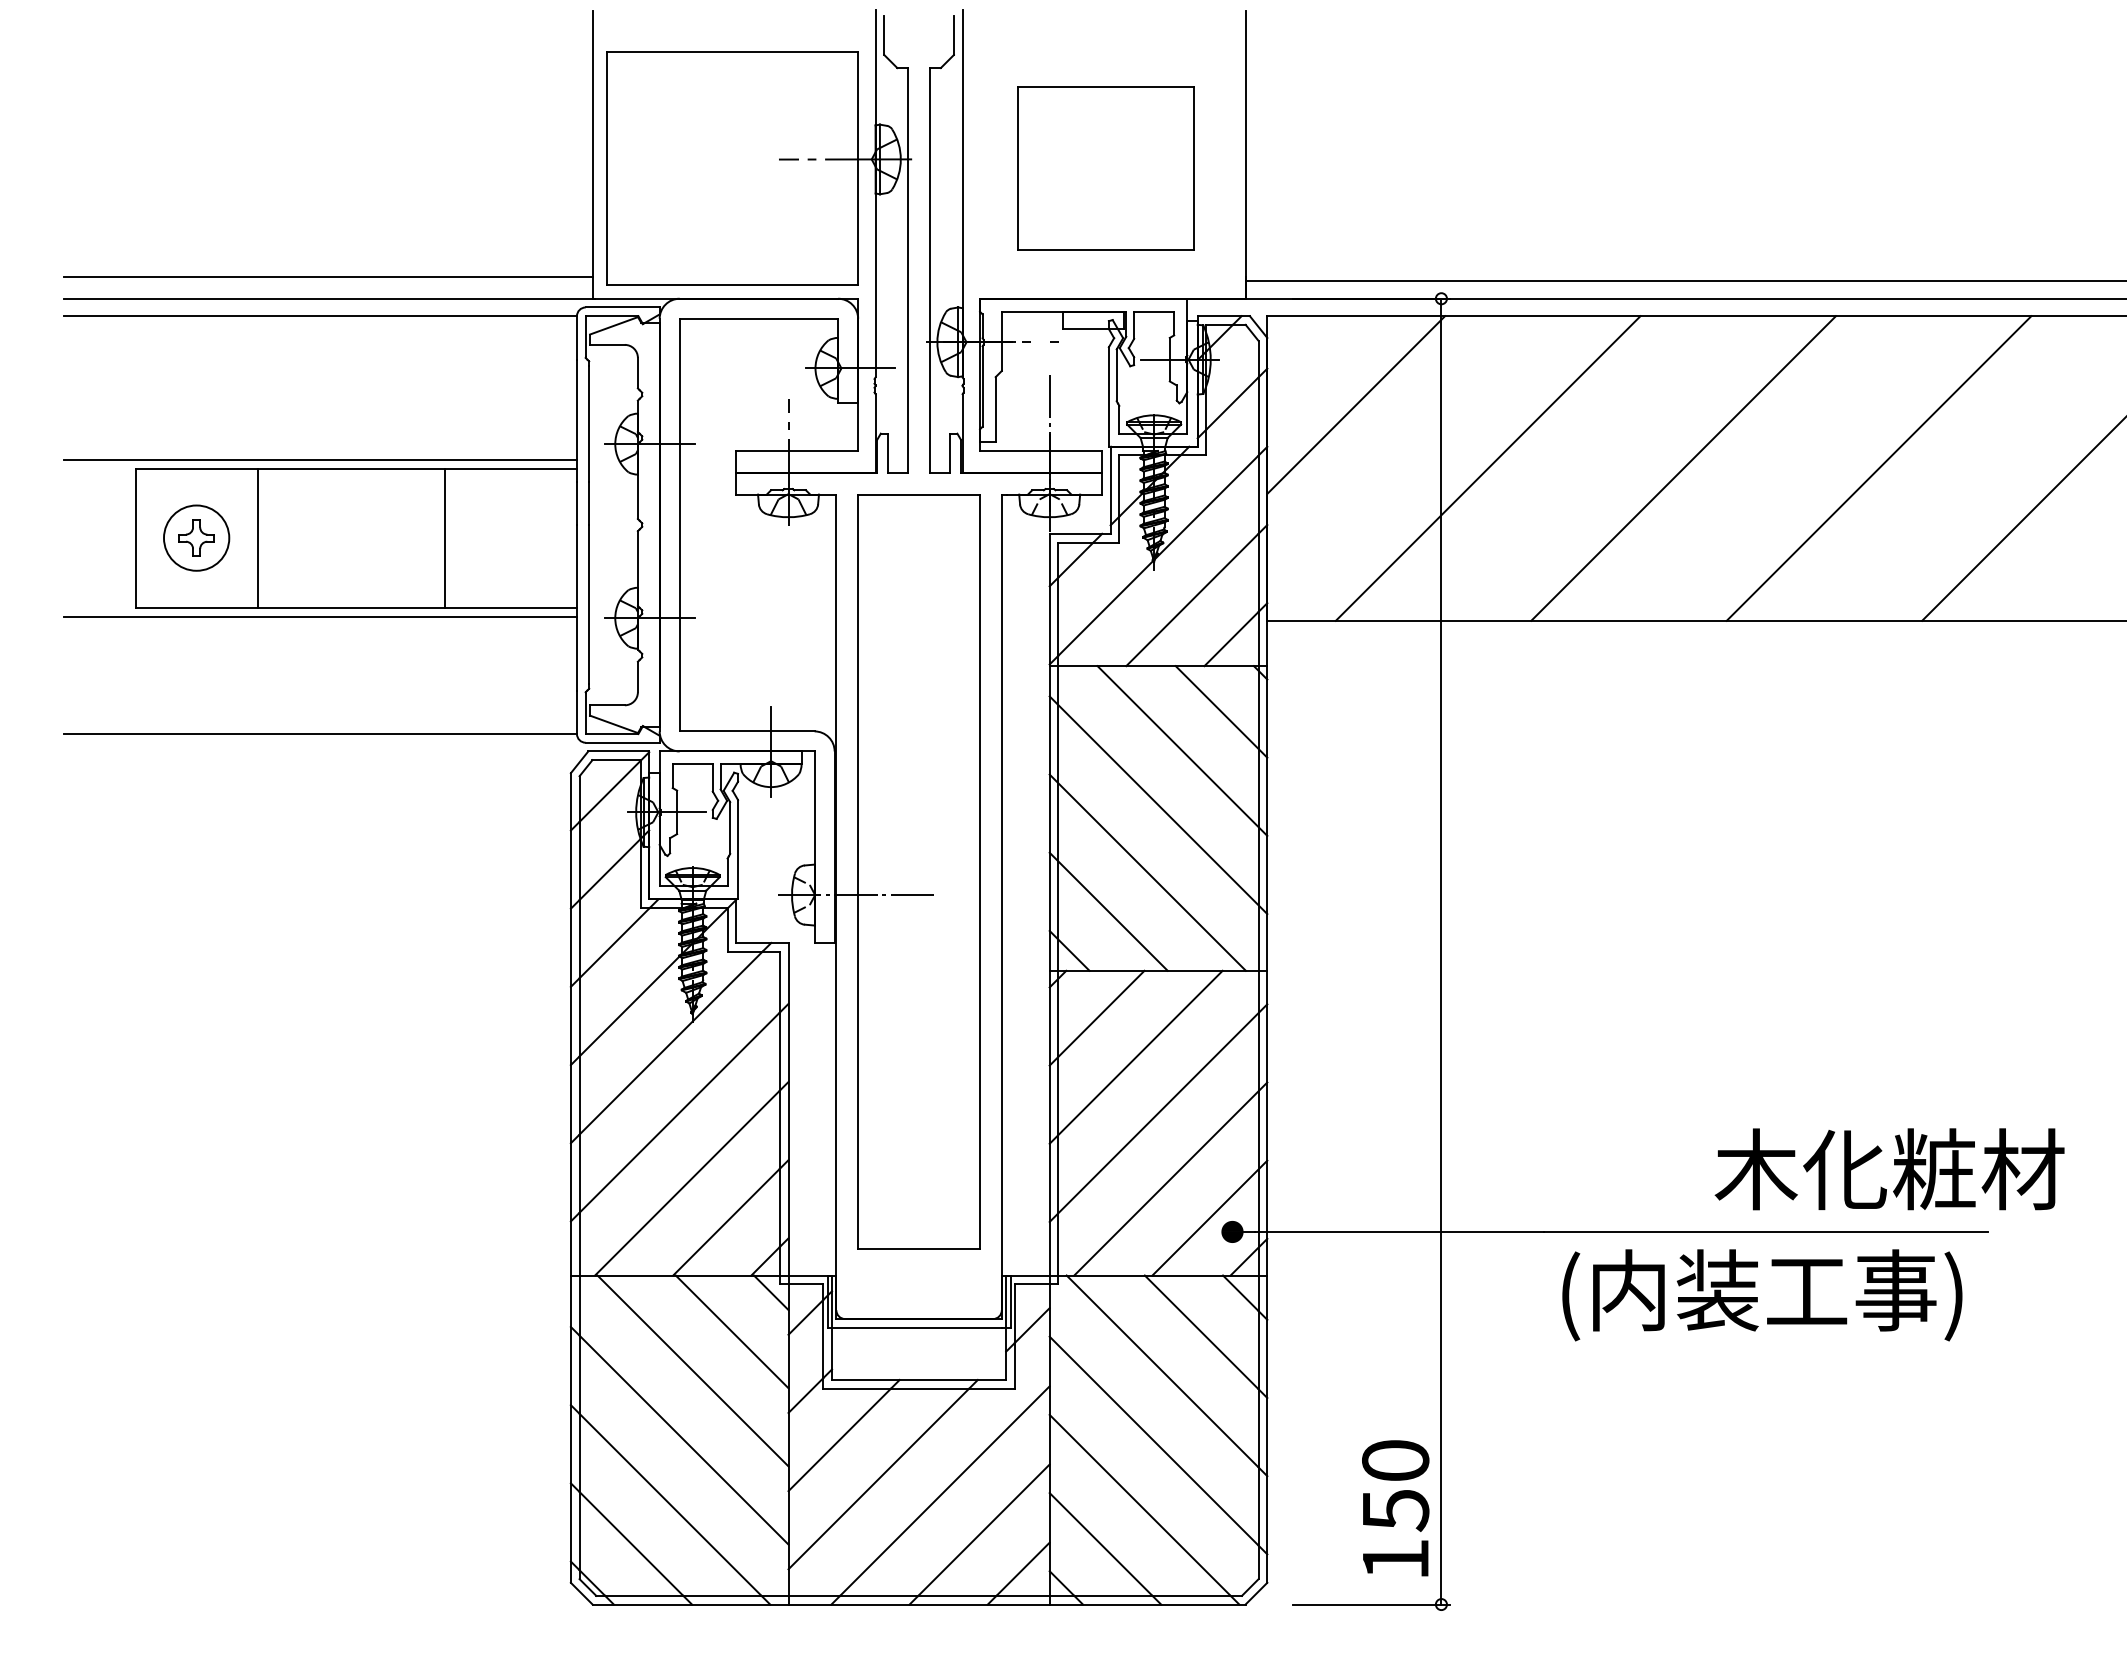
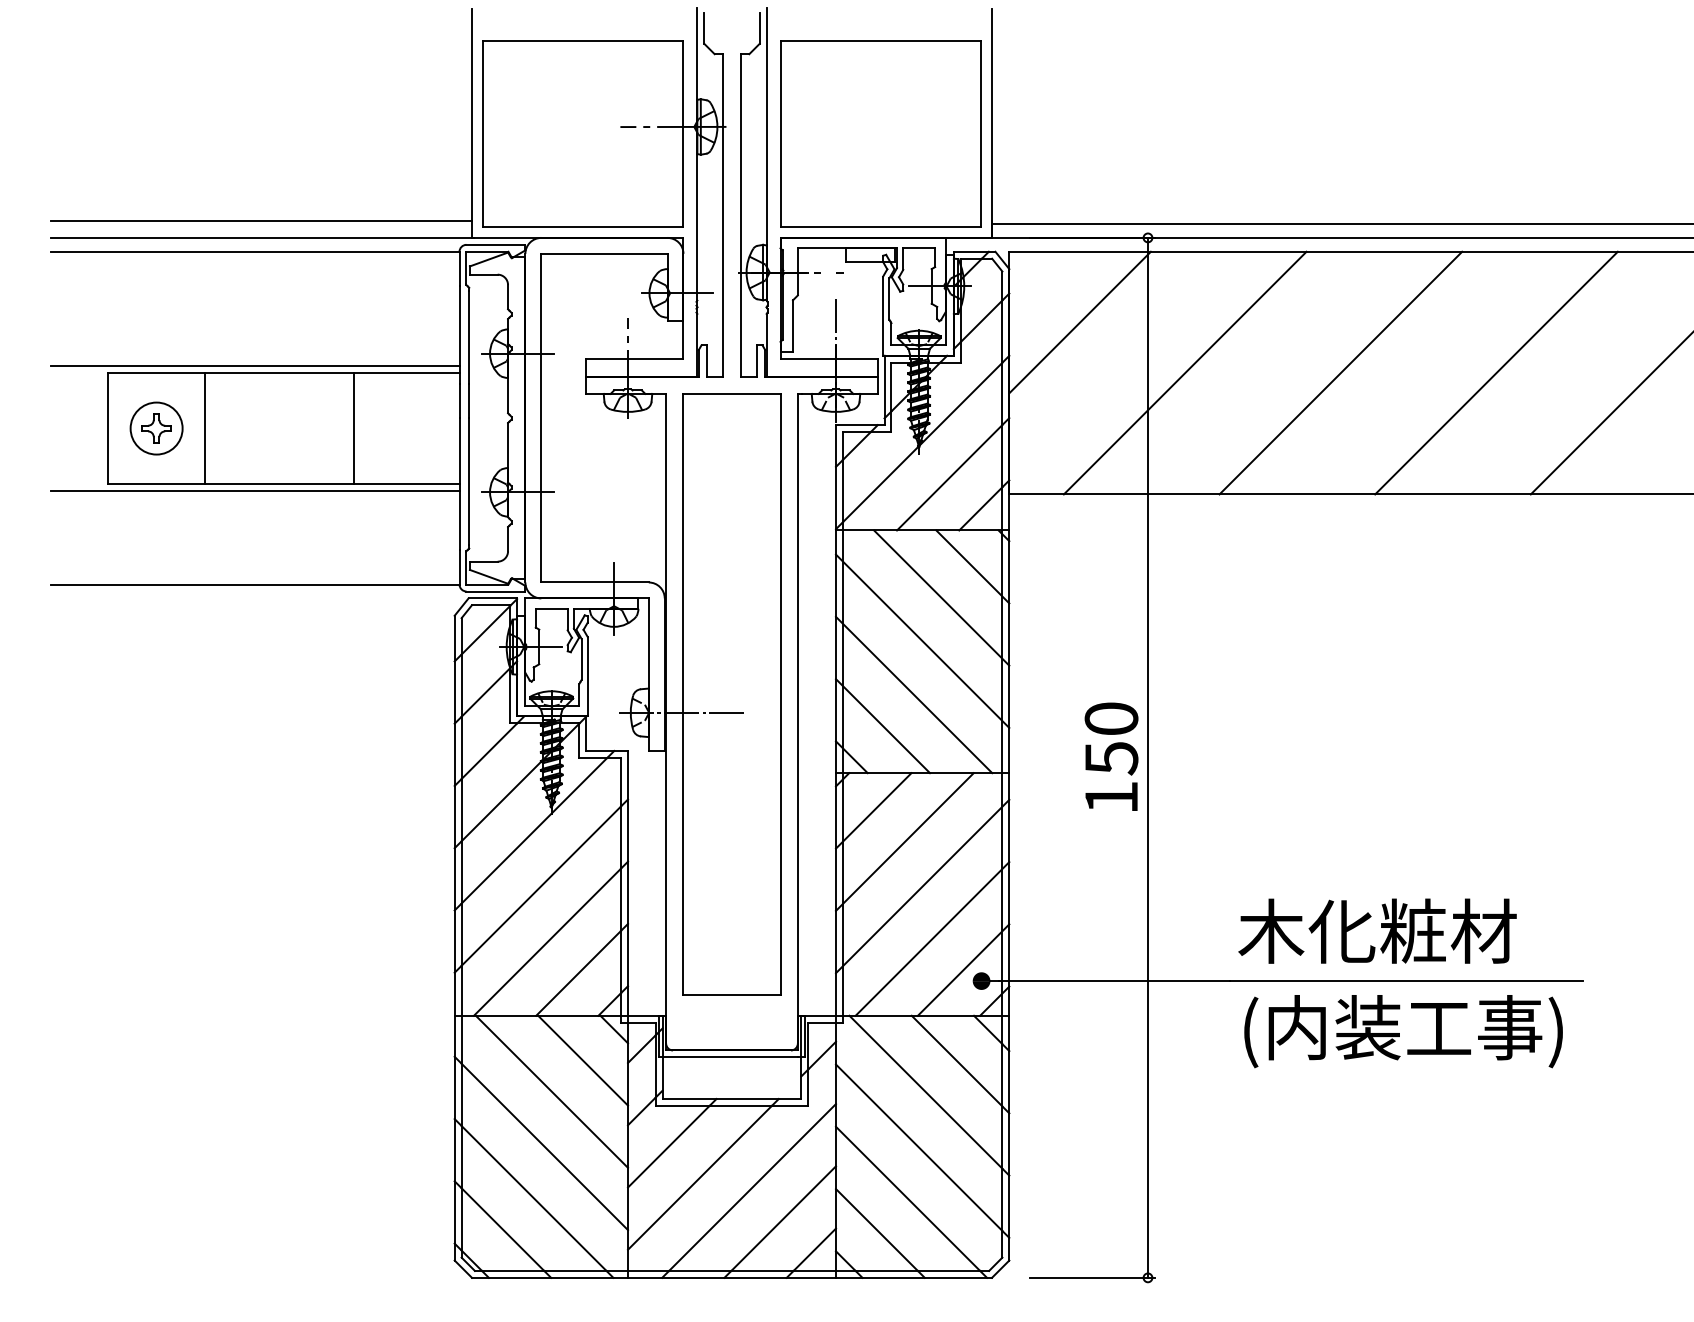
part: (1105, 168) -> (880, 134), size x1.43
text: (1889, 1169) -> (1377, 931), moved
text: (1395, 1508) -> (1111, 756), moved

